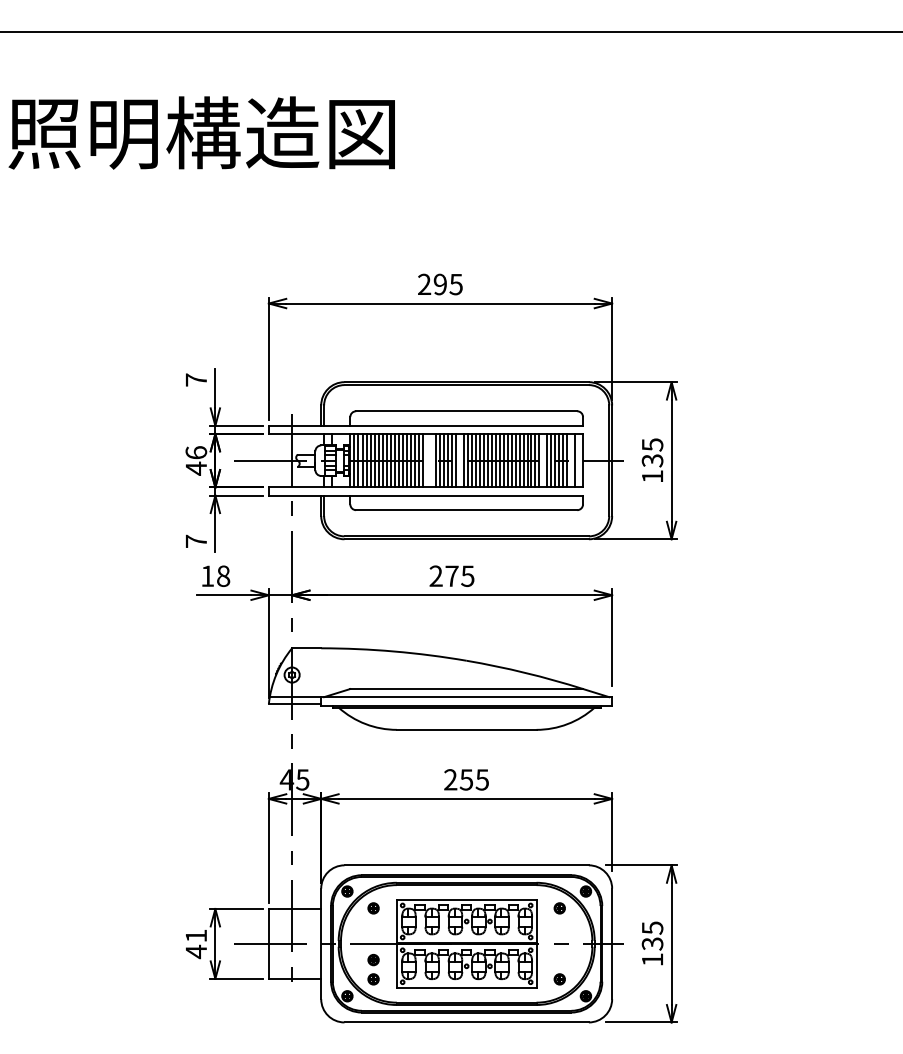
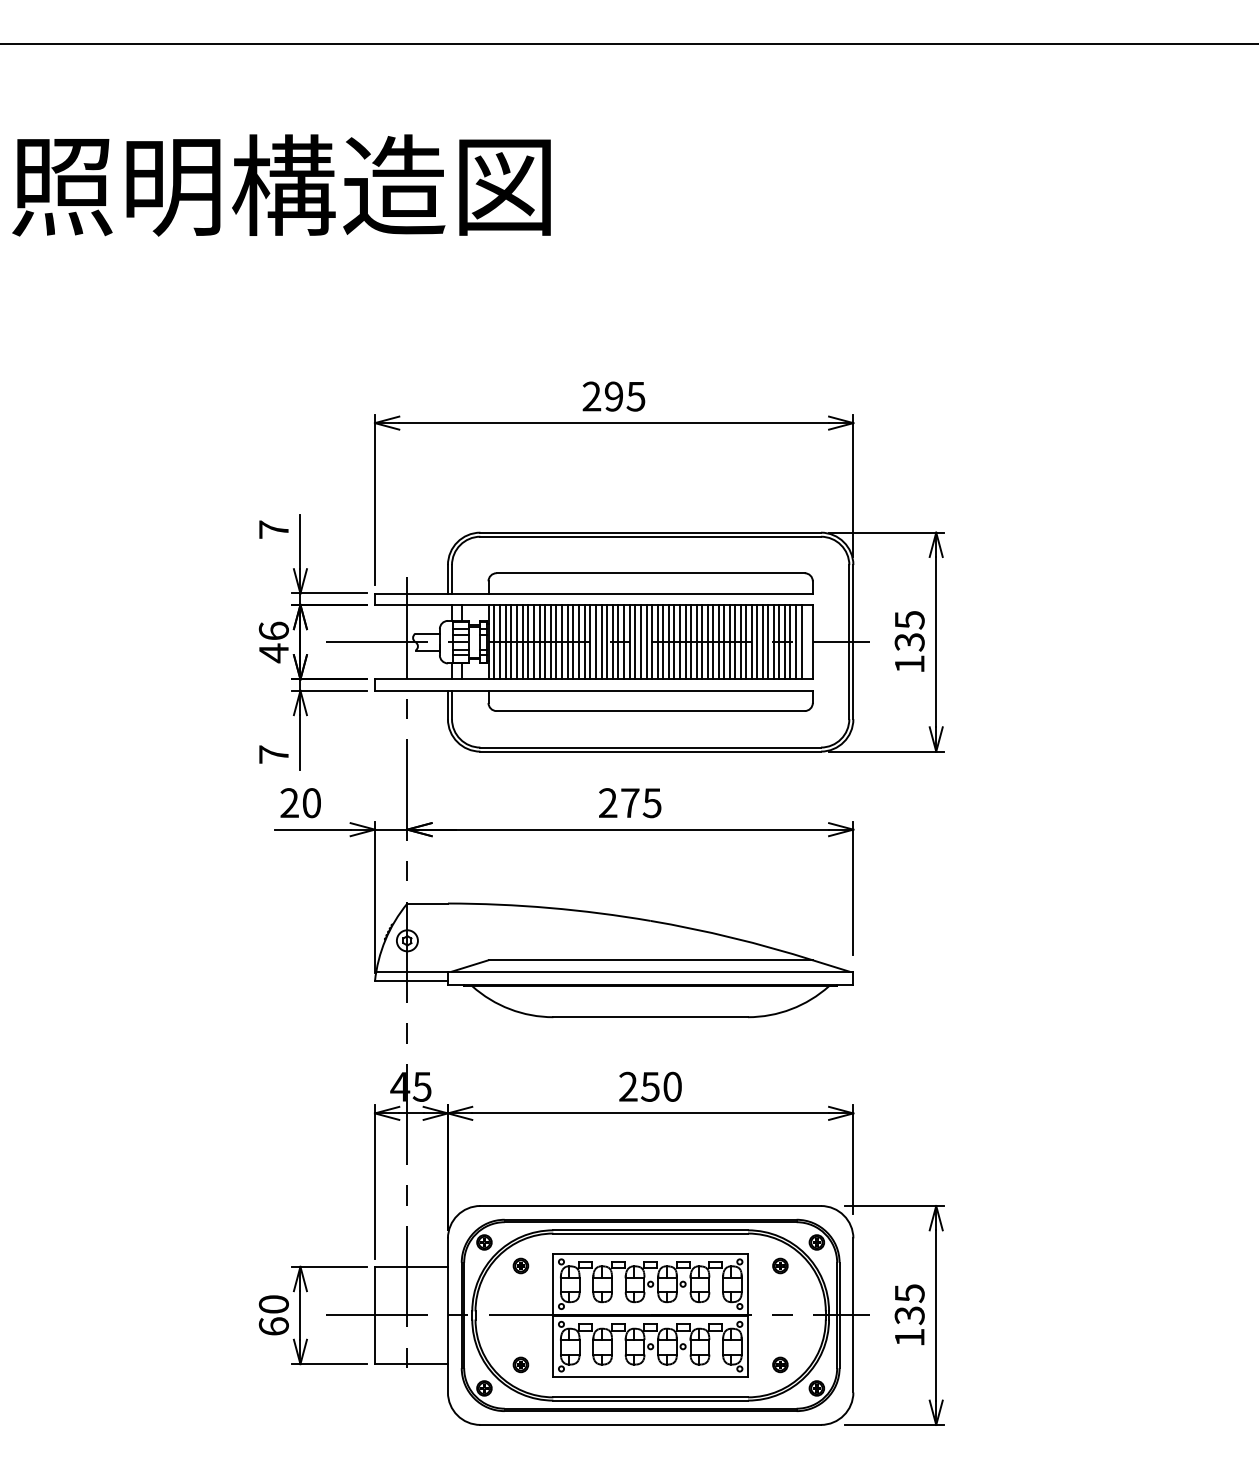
line: (427, 460) -> (595, 641), added
line: (431, 460) -> (601, 641), added
line: (459, 460) -> (640, 641), added
line: (543, 460) -> (757, 641), added
line: (570, 460) -> (795, 641), added
text: (215, 575) -> (300, 802), 18 -> 20
text: (482, 779) -> (672, 1086), 255 -> 250
text: (196, 943) -> (273, 1315), 41 -> 60
part: (373, 959) -> (520, 1337), removed

